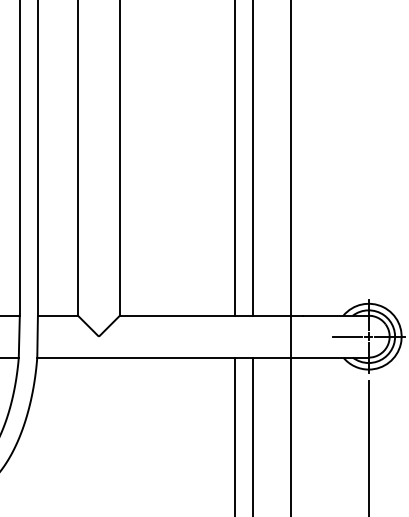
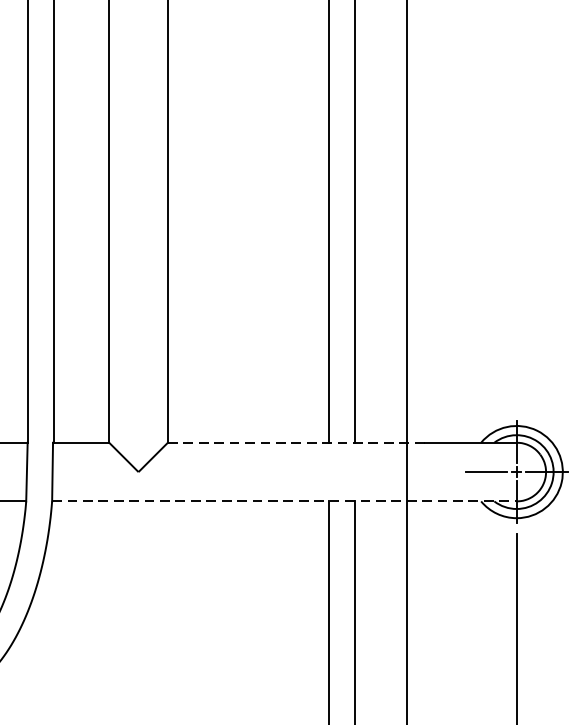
line: (211, 315) -> (296, 442), solid -> dashed
line: (203, 357) -> (285, 501), solid -> dashed

